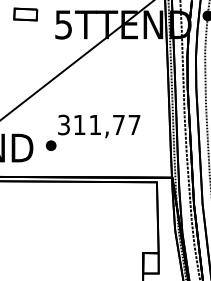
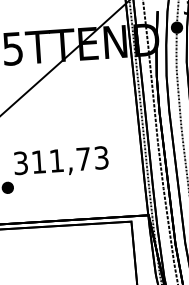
text: (134, 124) -> (101, 157), 311,77 -> 311,73

